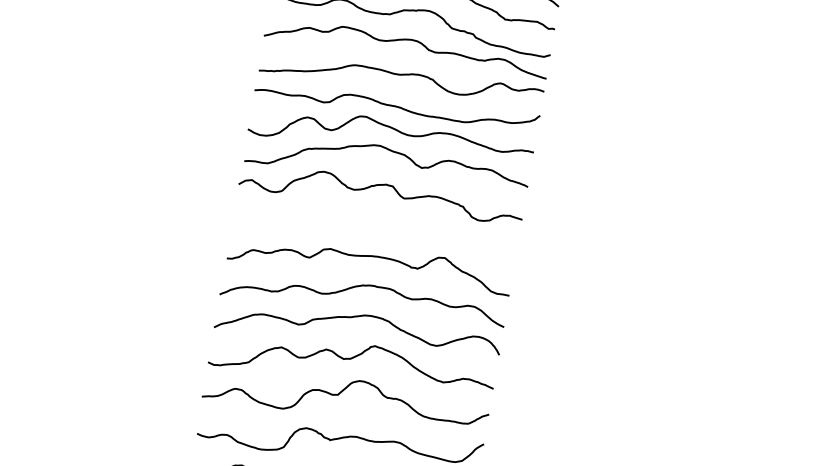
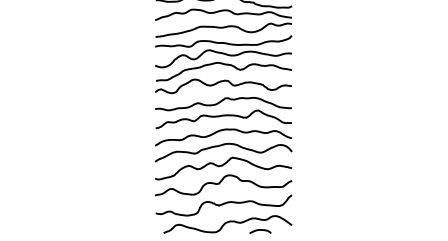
curve: (371, 228) -> (221, 102), added

